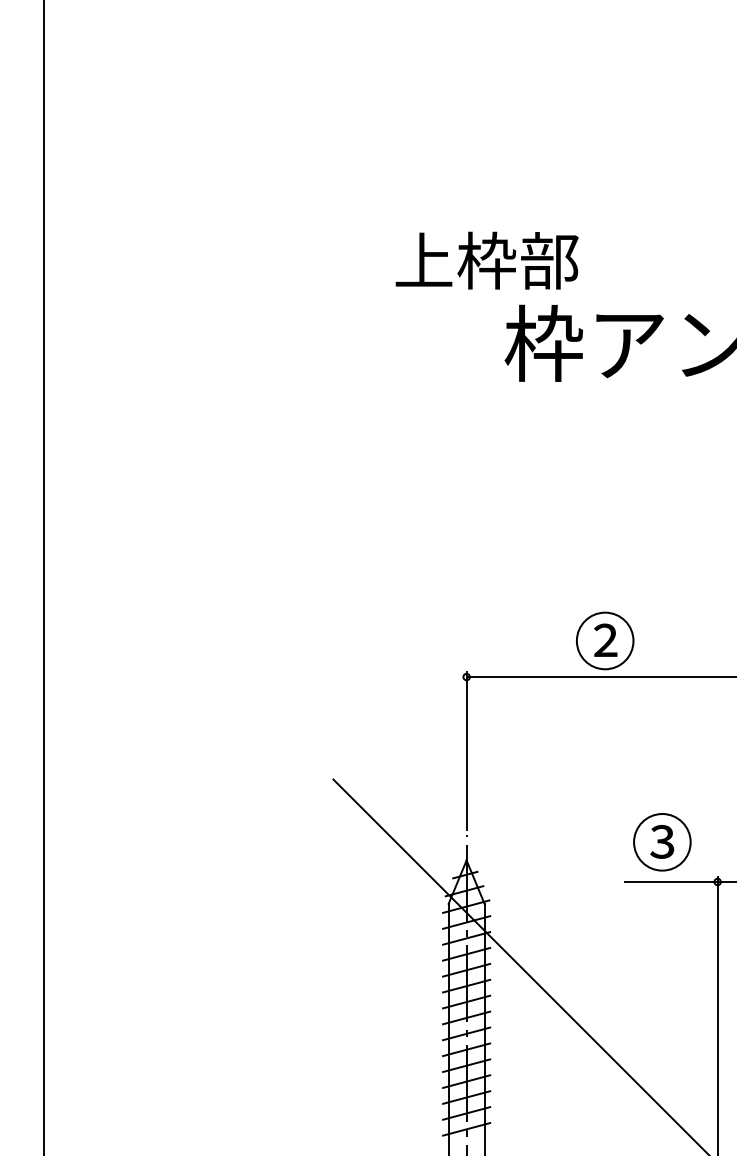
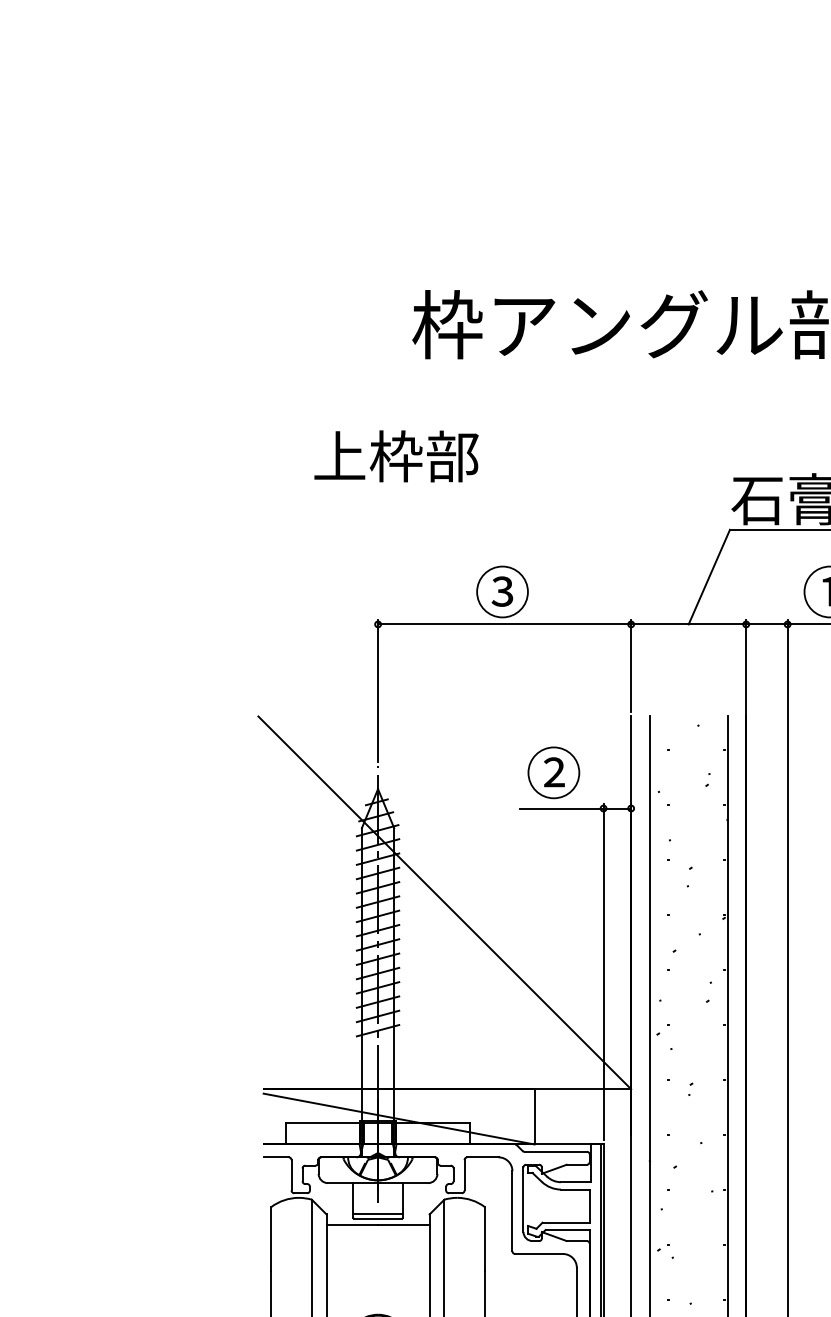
text: (487, 260) -> (396, 456), moved
text: (605, 640) -> (502, 591), ② -> ③
text: (661, 841) -> (553, 772), ③ -> ②

